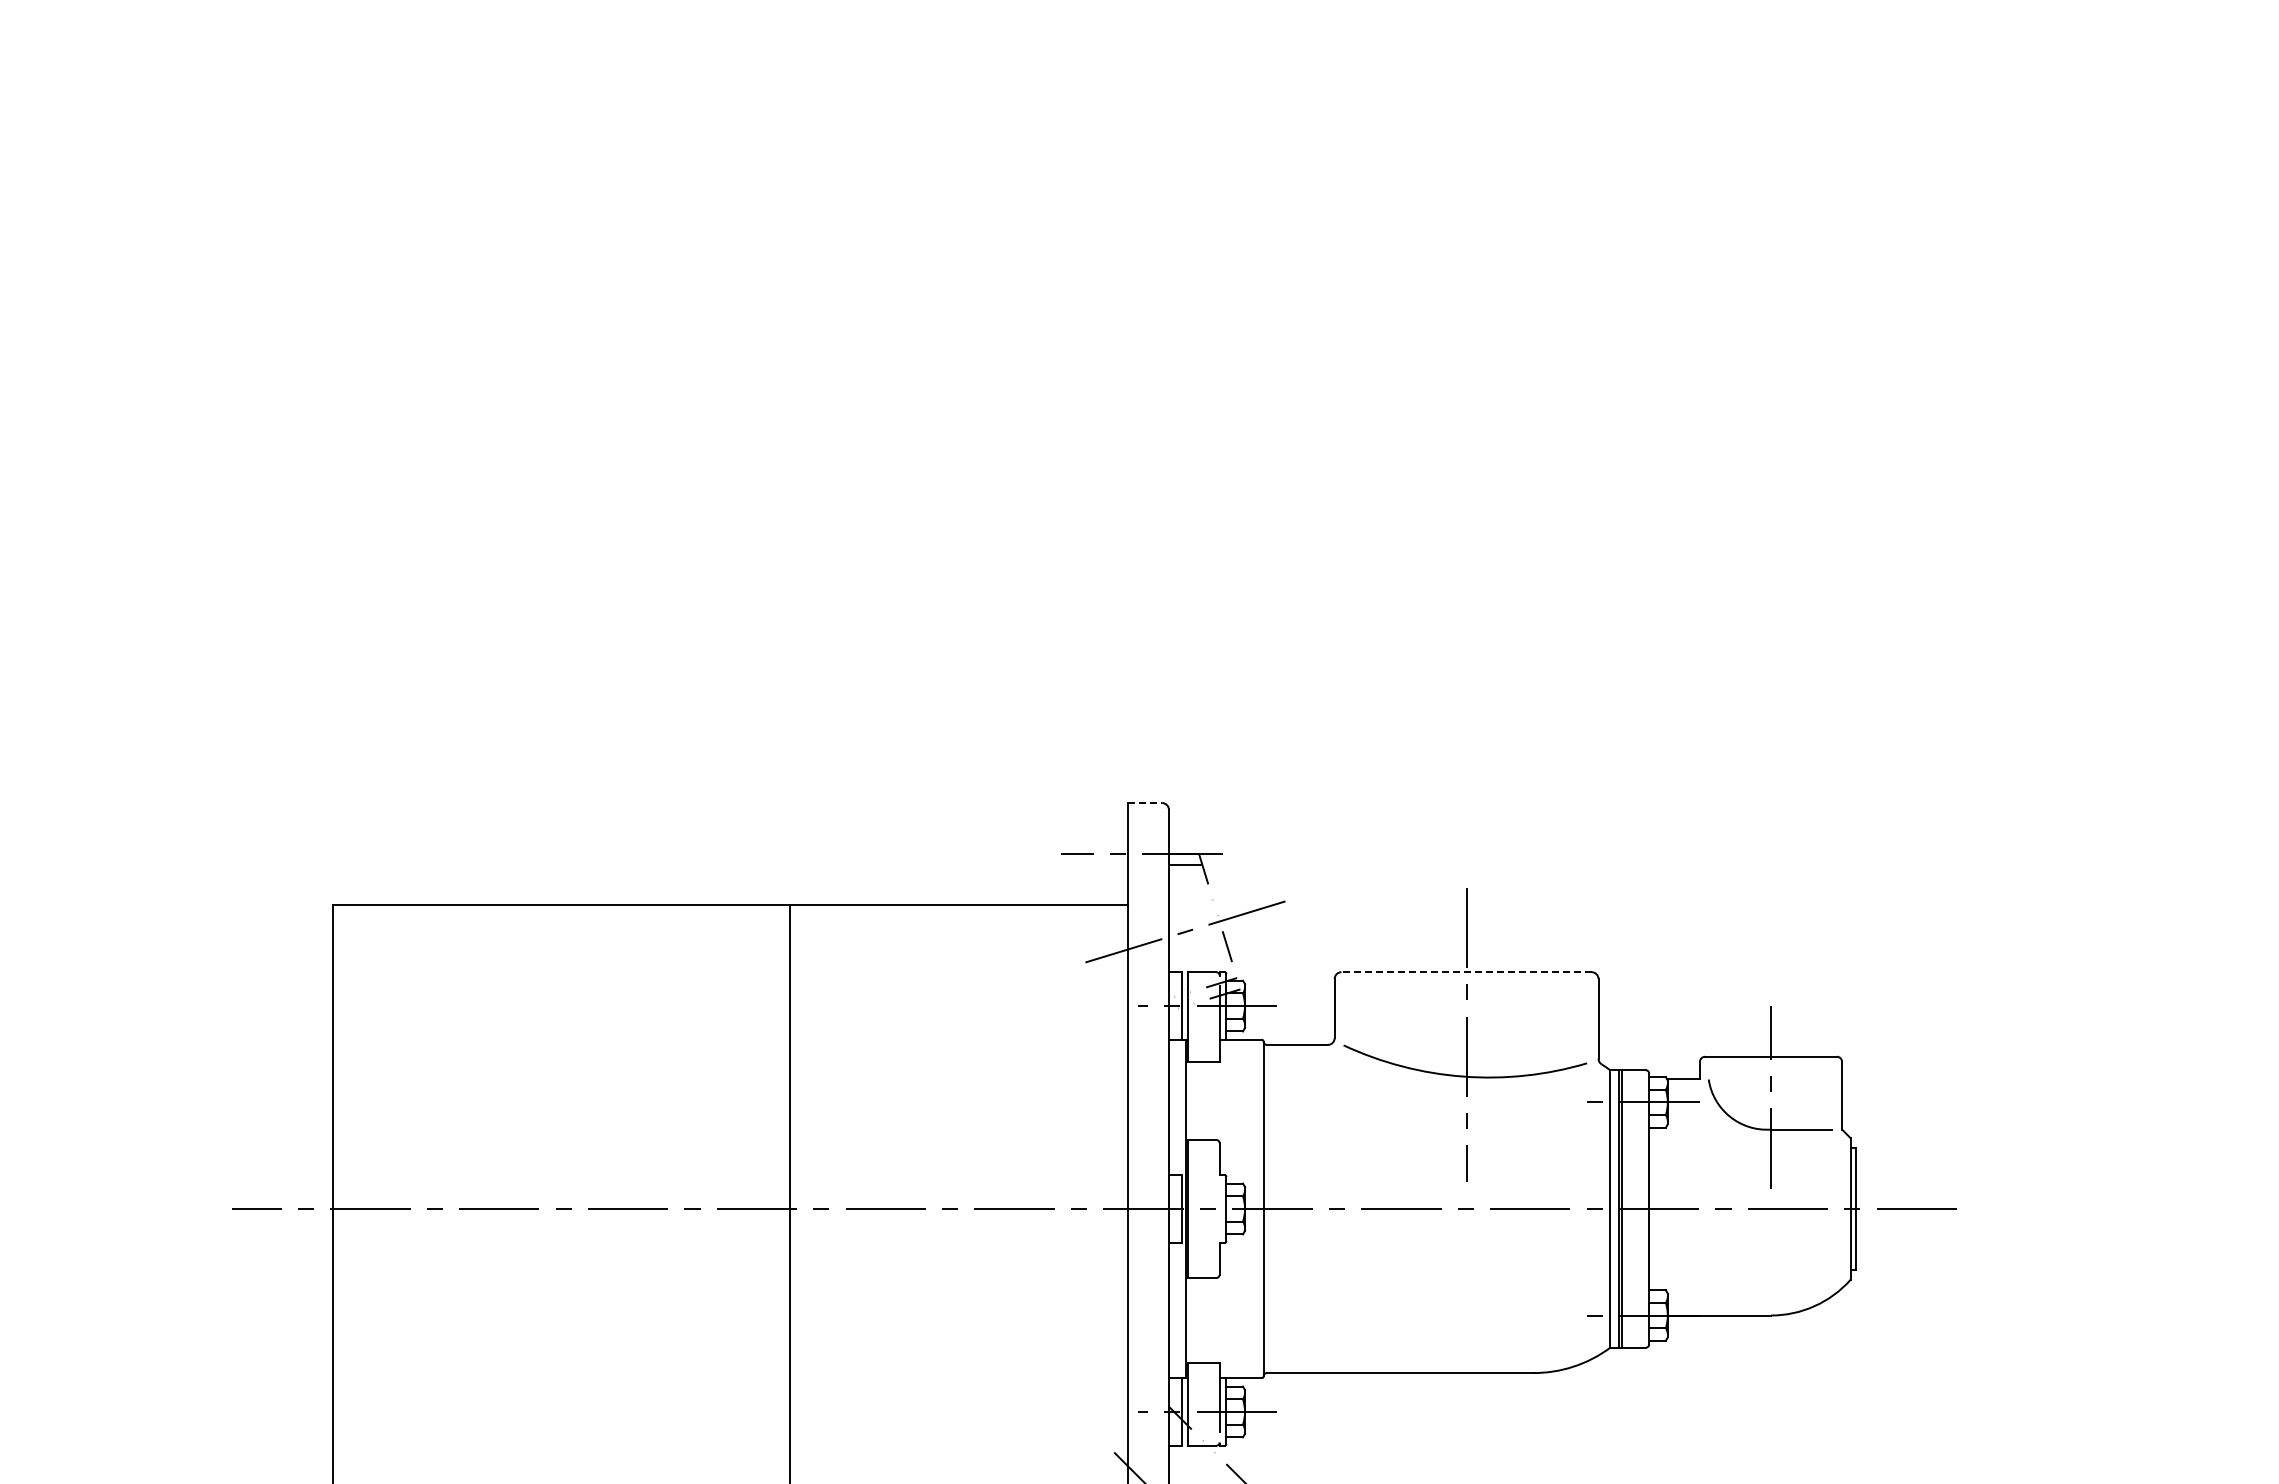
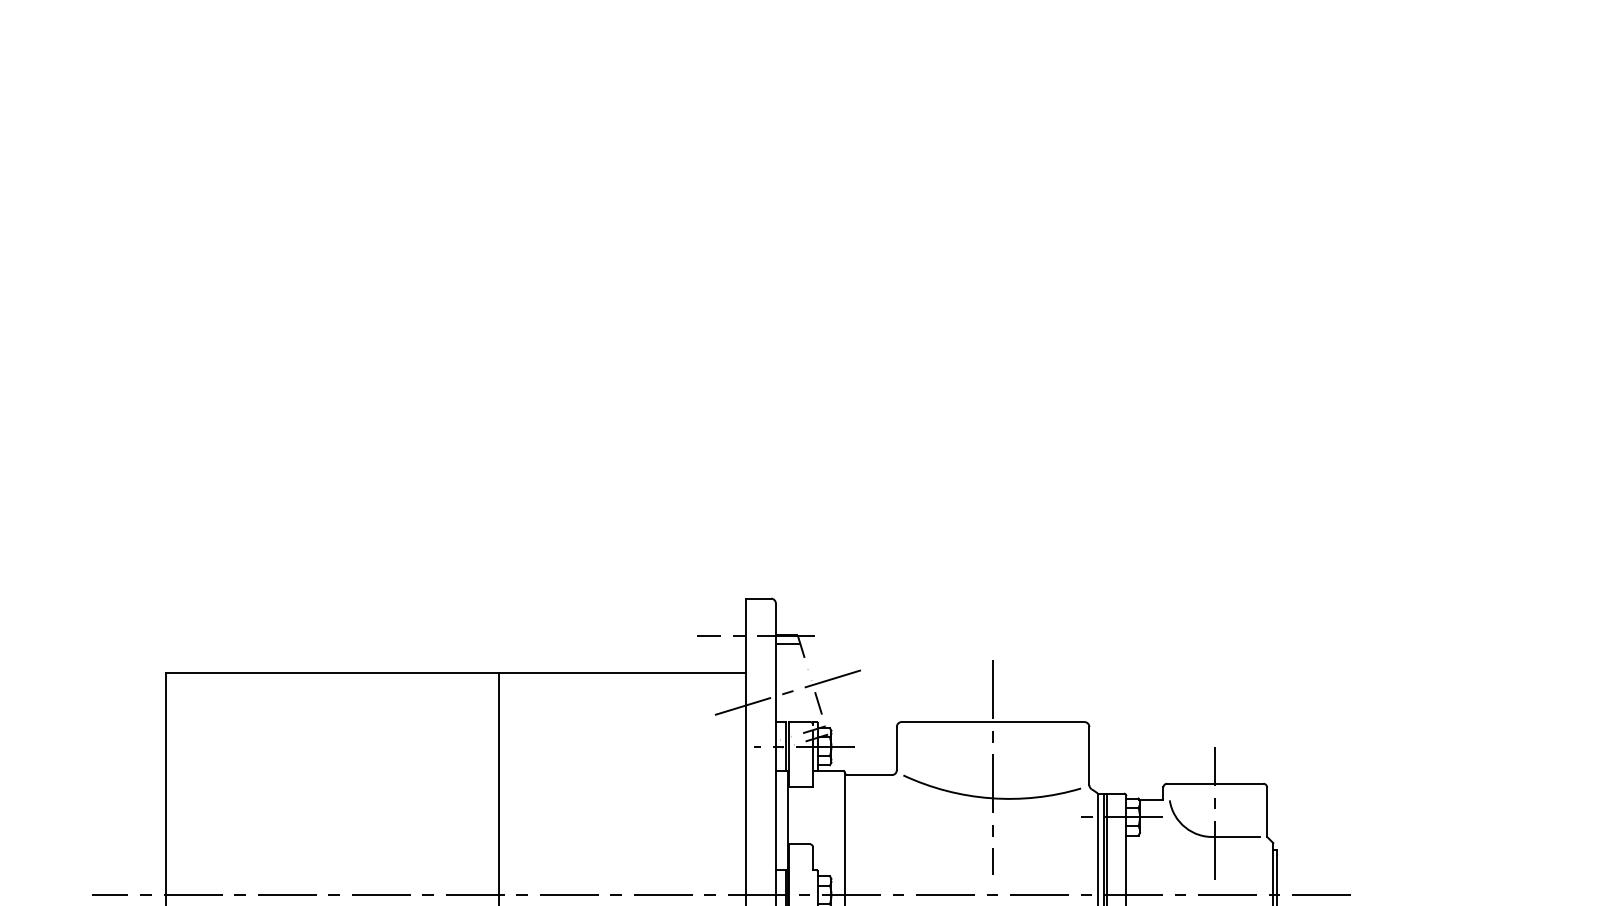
line: (1145, 803) -> (758, 598), dashed -> solid
line: (1466, 972) -> (993, 722), dashed -> solid

